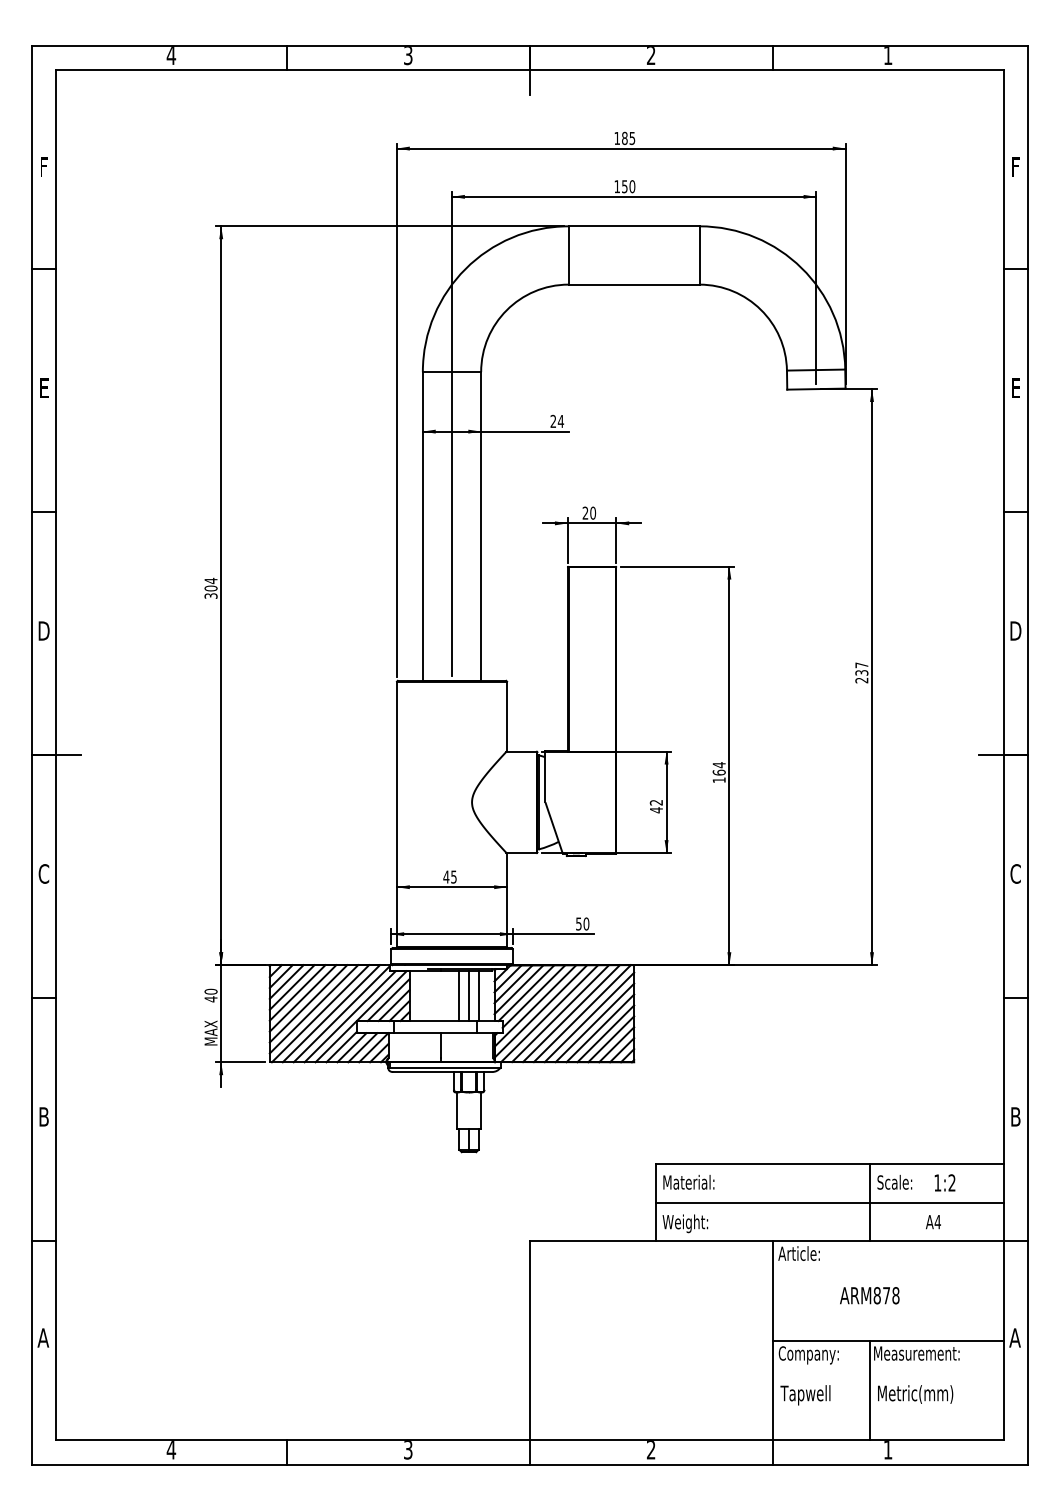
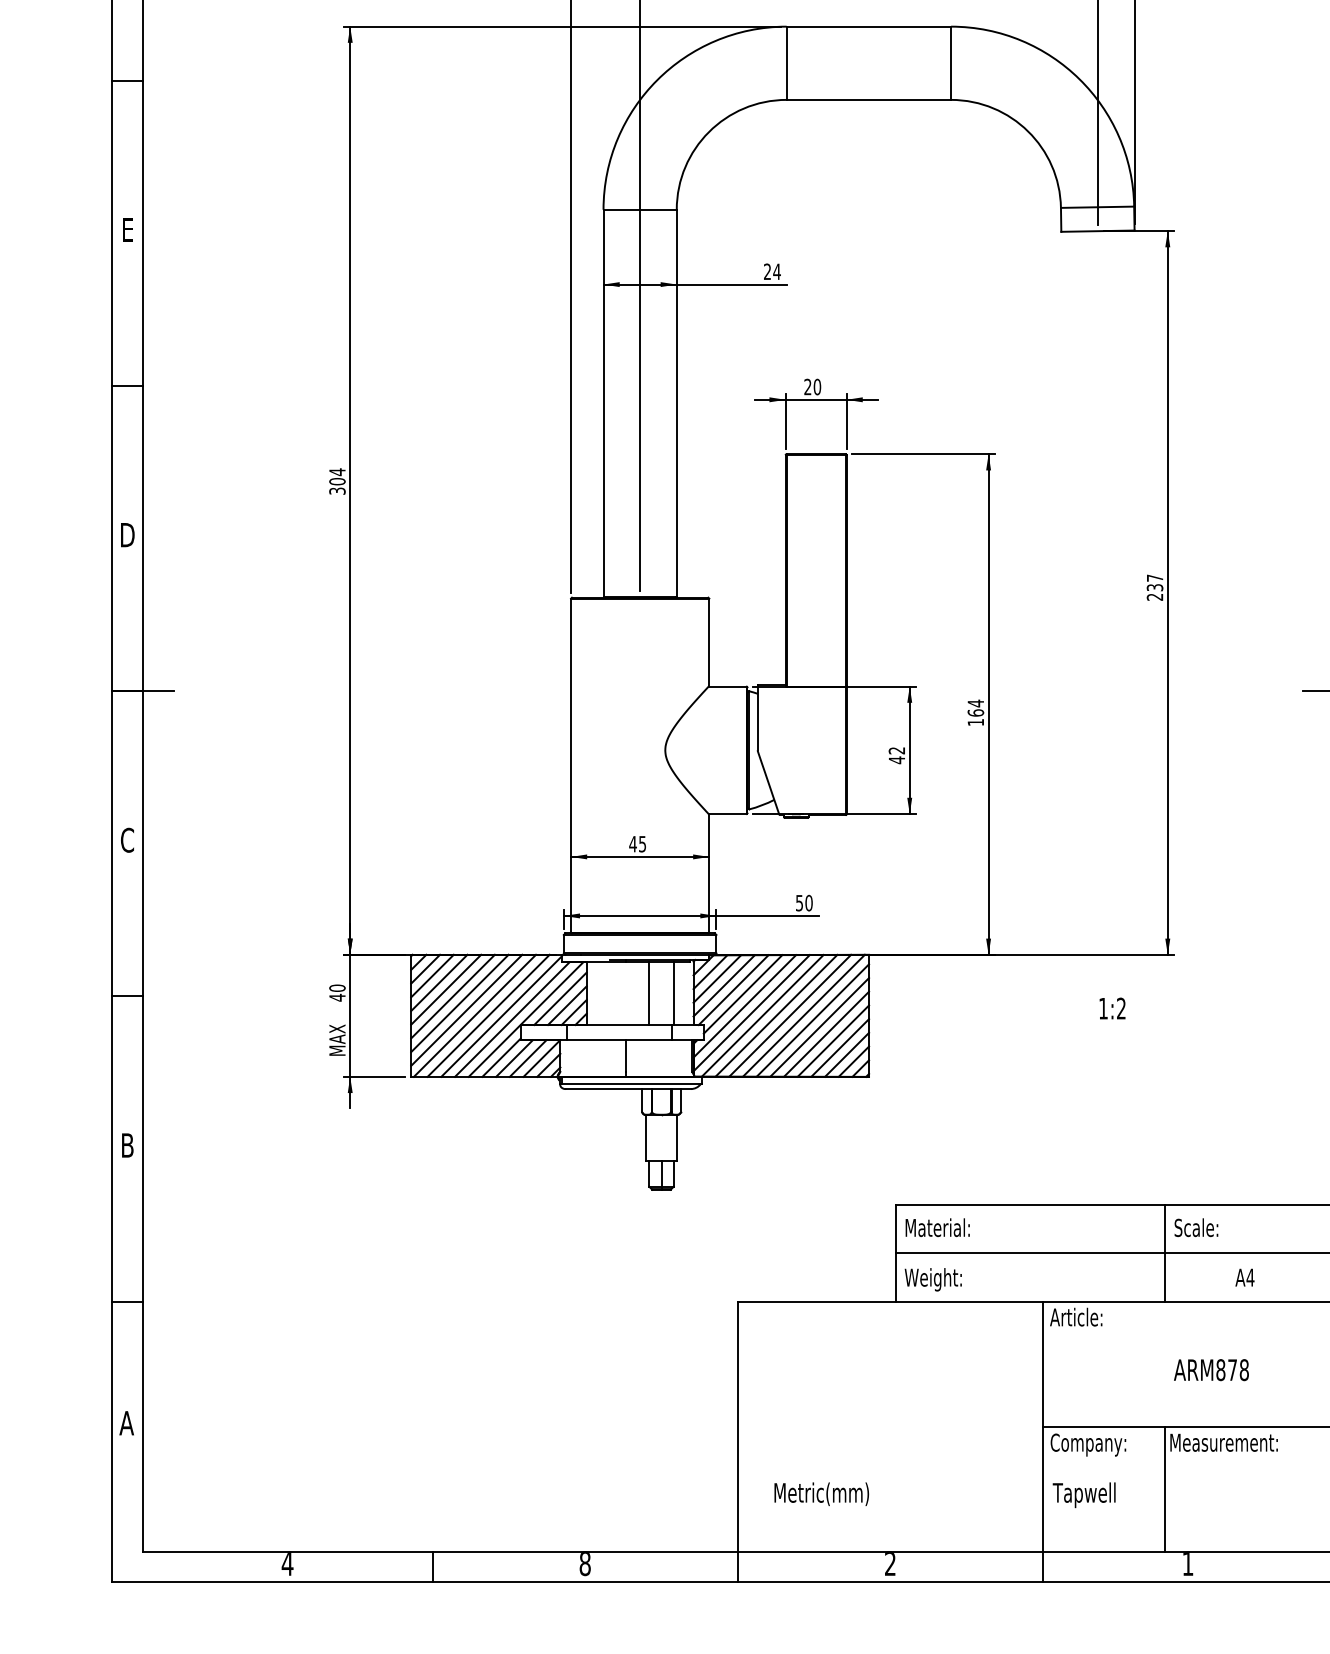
line: (469, 995) -> (662, 992), removed
text: (944, 1182) -> (1111, 1008), moved
text: (869, 1295) -> (1211, 1369), moved
text: (915, 1394) -> (821, 1494), moved
text: (407, 1450) -> (584, 1564), 3 -> 8

